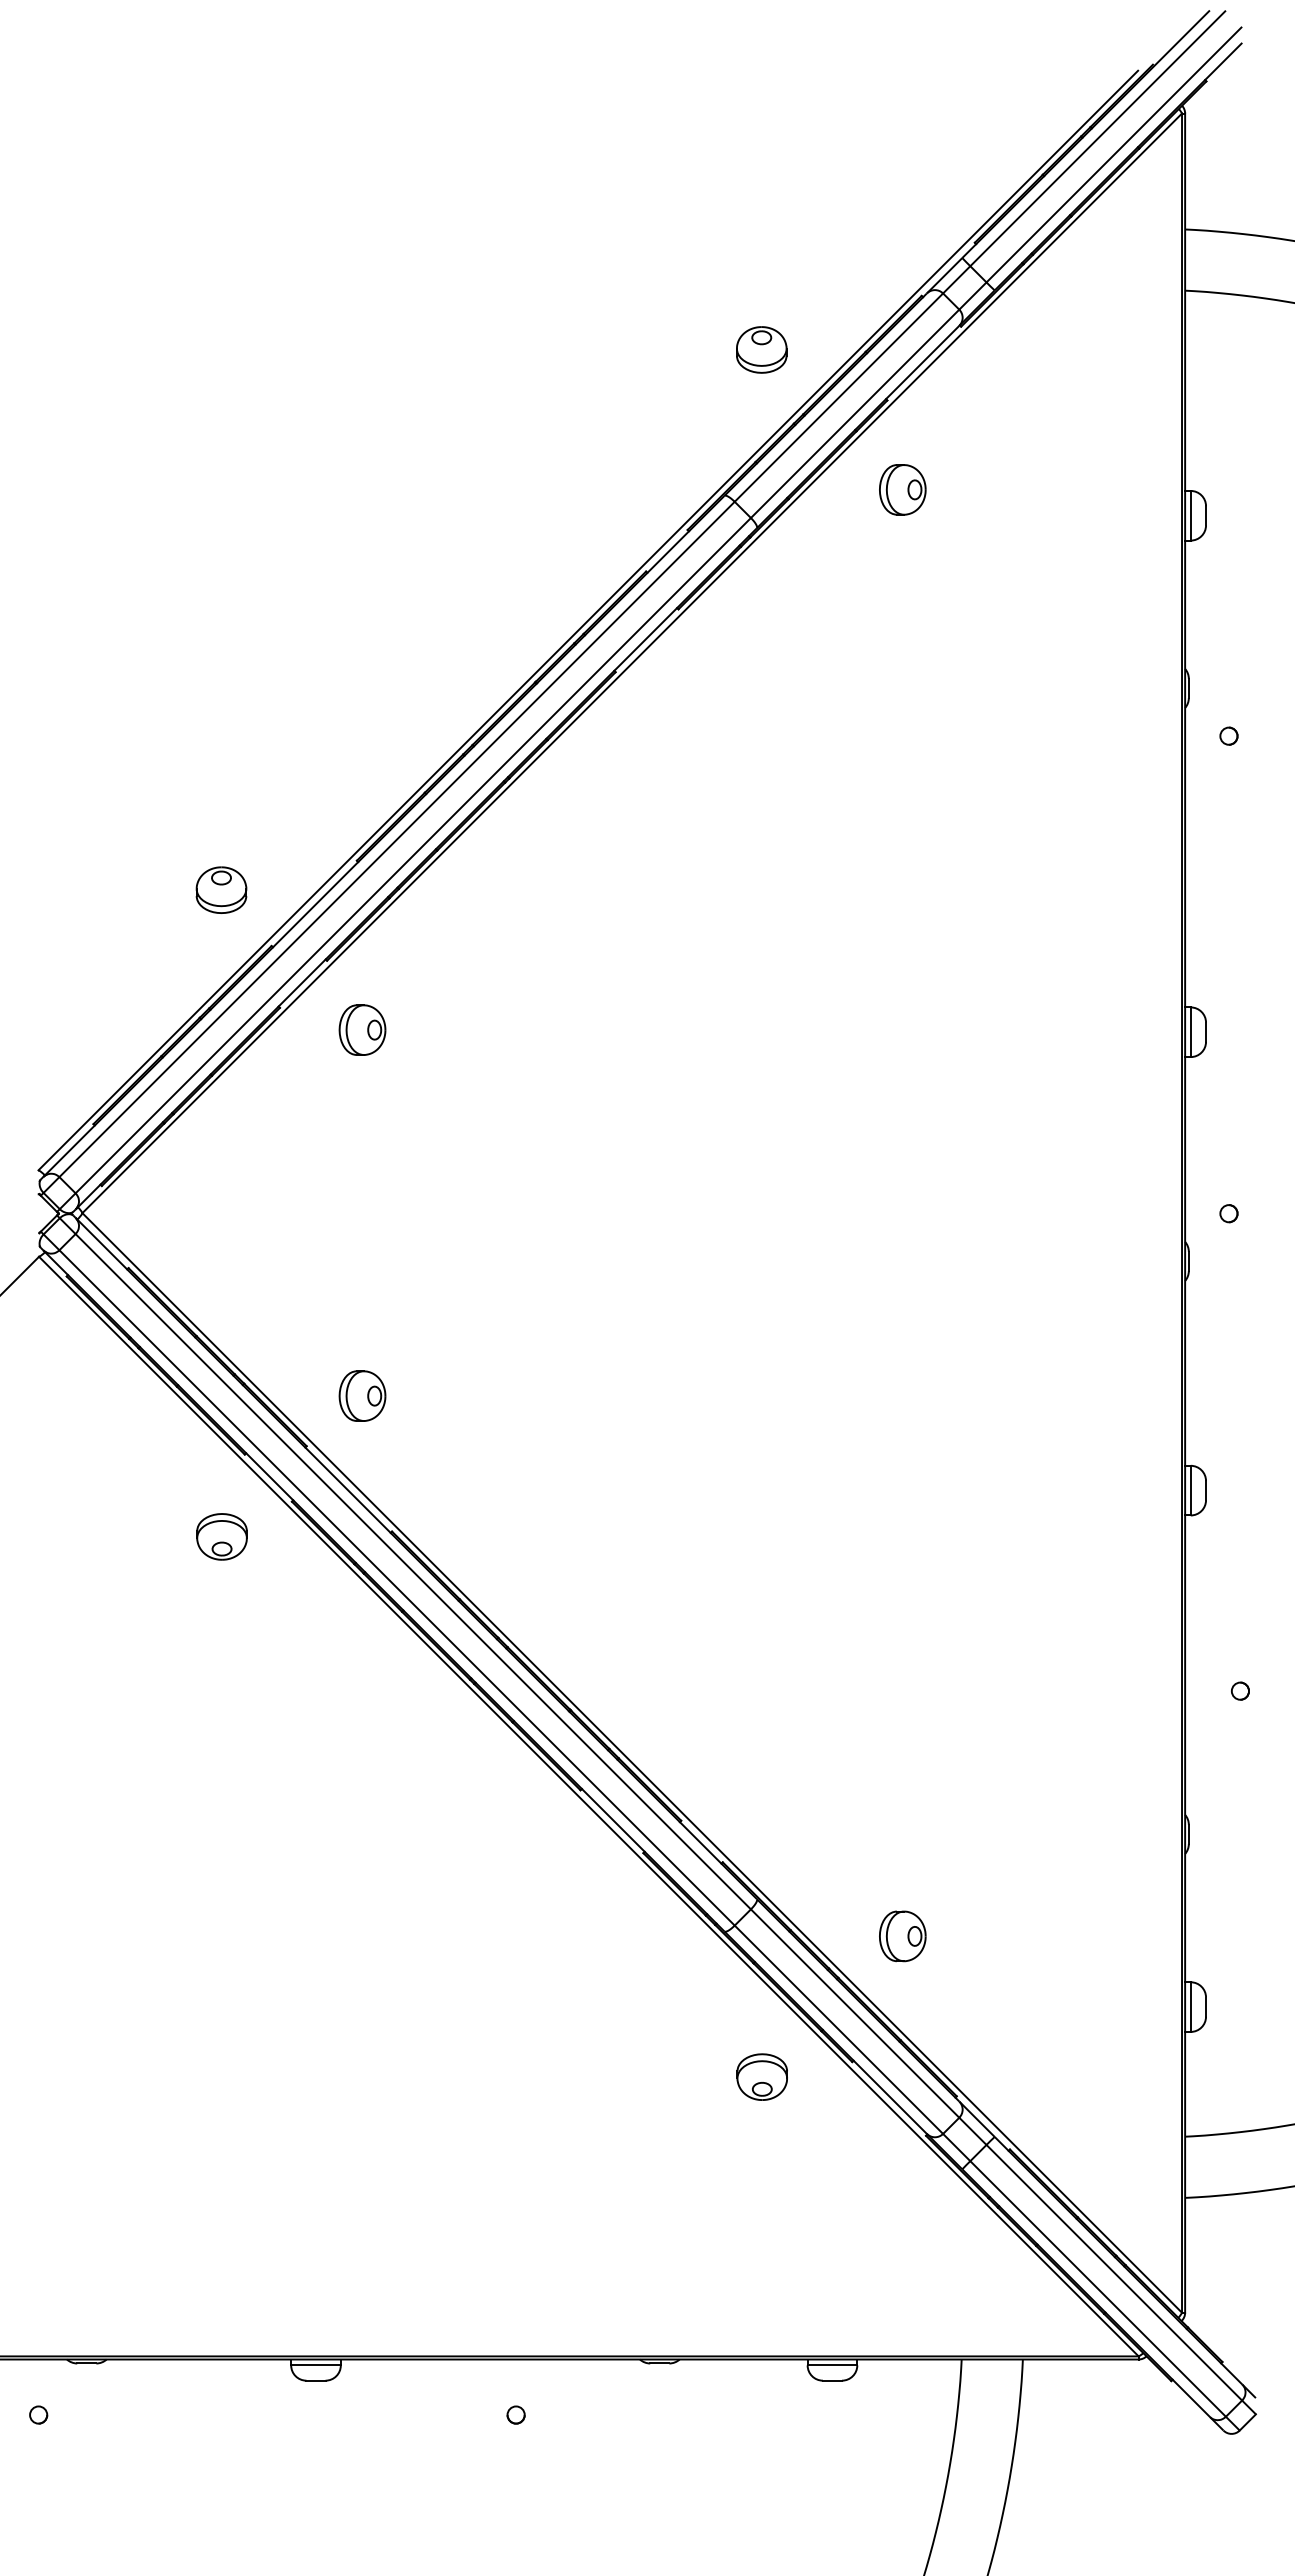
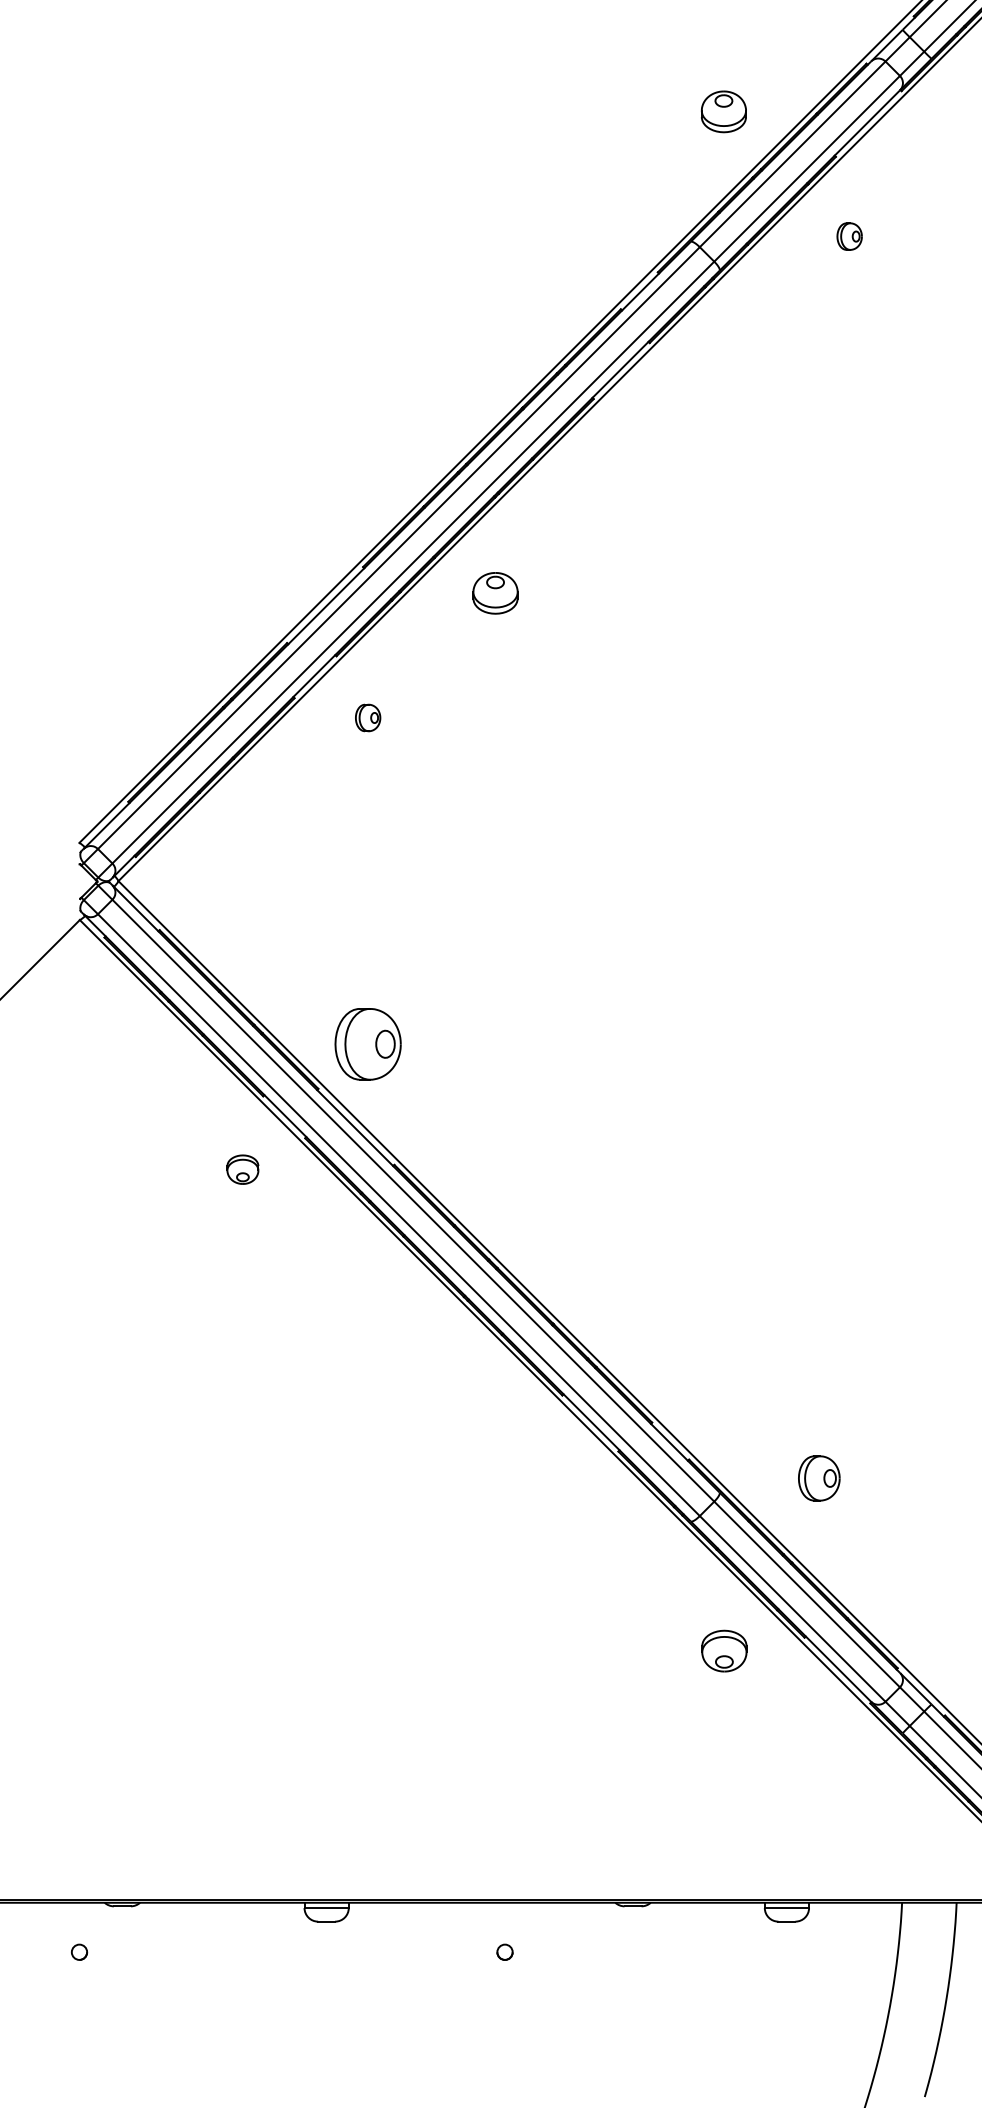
part: (902, 489) -> (849, 236), size x0.6
part: (221, 889) -> (495, 592), moved
part: (362, 1029) -> (368, 717), size x0.6
part: (362, 1395) -> (368, 1043), size x1.6
part: (221, 1536) -> (242, 1169), size x0.7
part: (902, 1936) -> (819, 1478), moved

